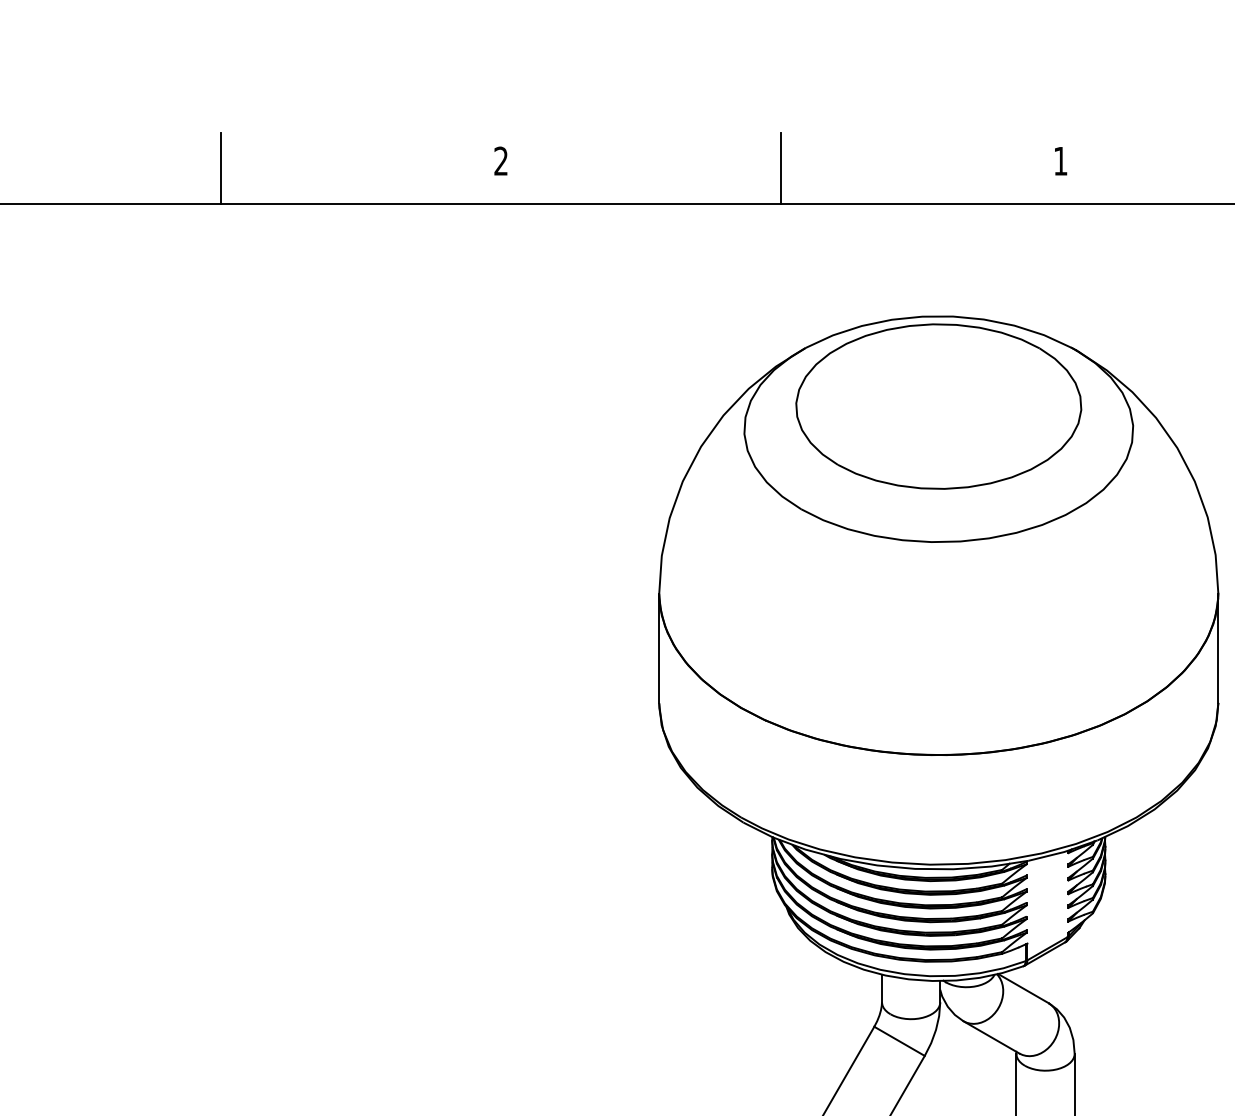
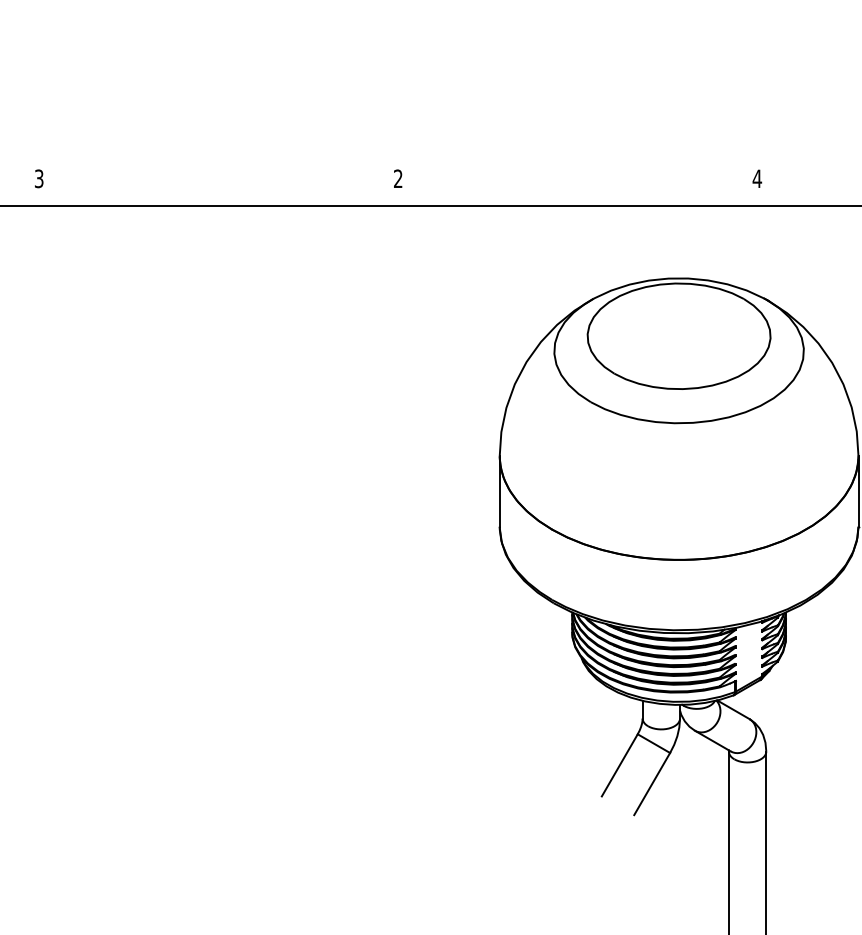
text: (1060, 160) -> (757, 178), 1 -> 4
line: (221, 168) -> (218, 183), removed
line: (780, 168) -> (577, 183), removed

